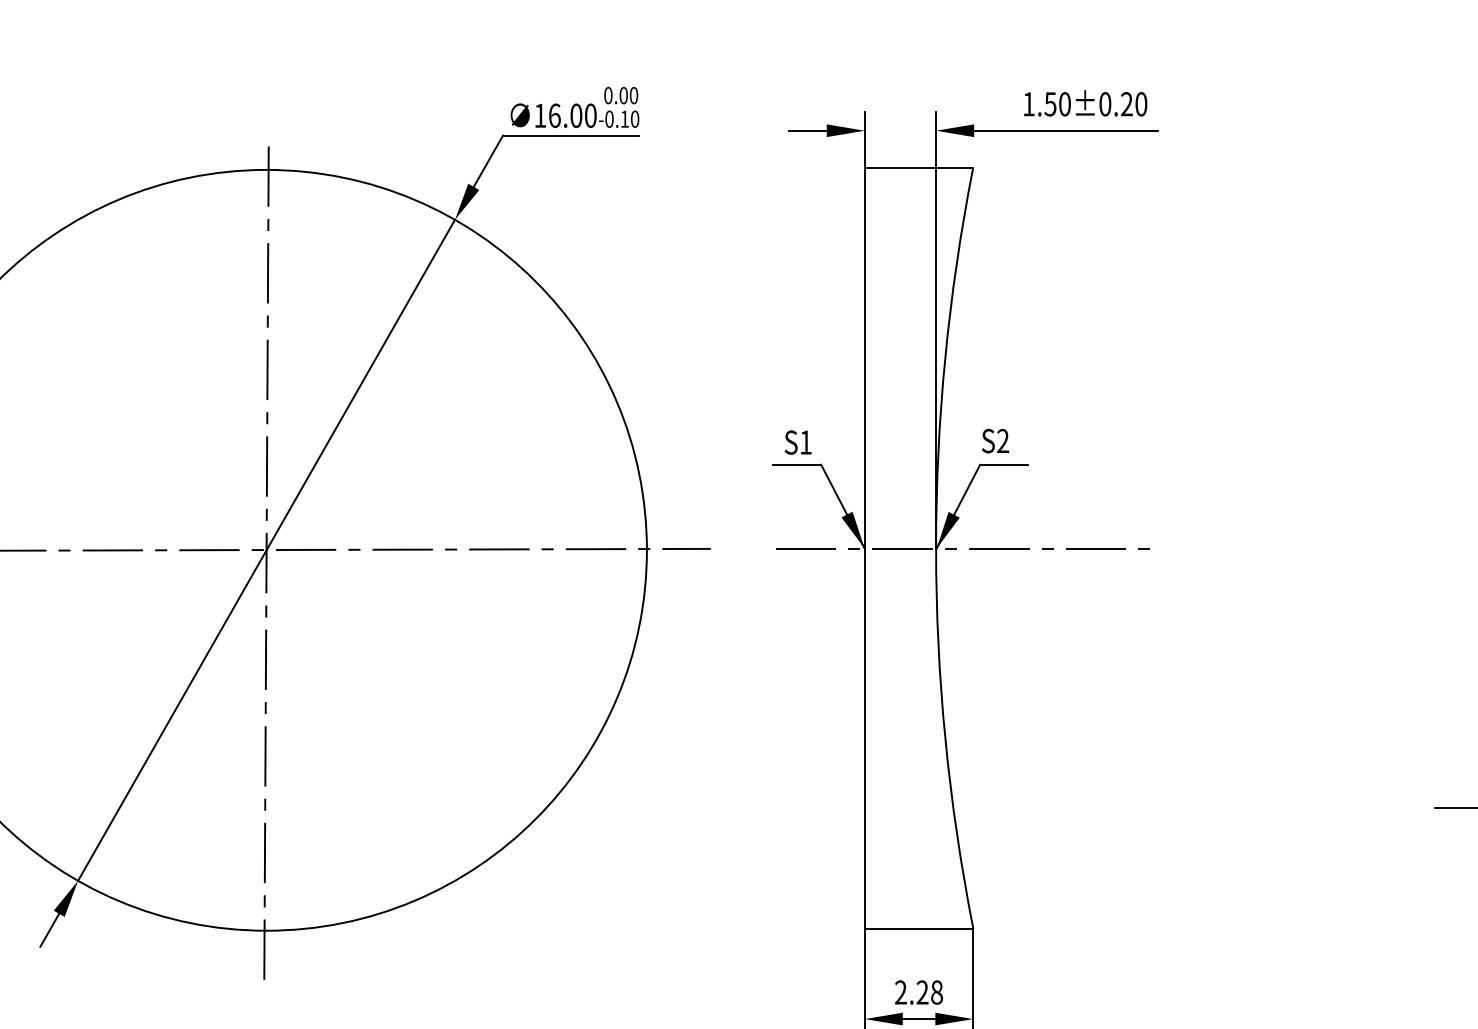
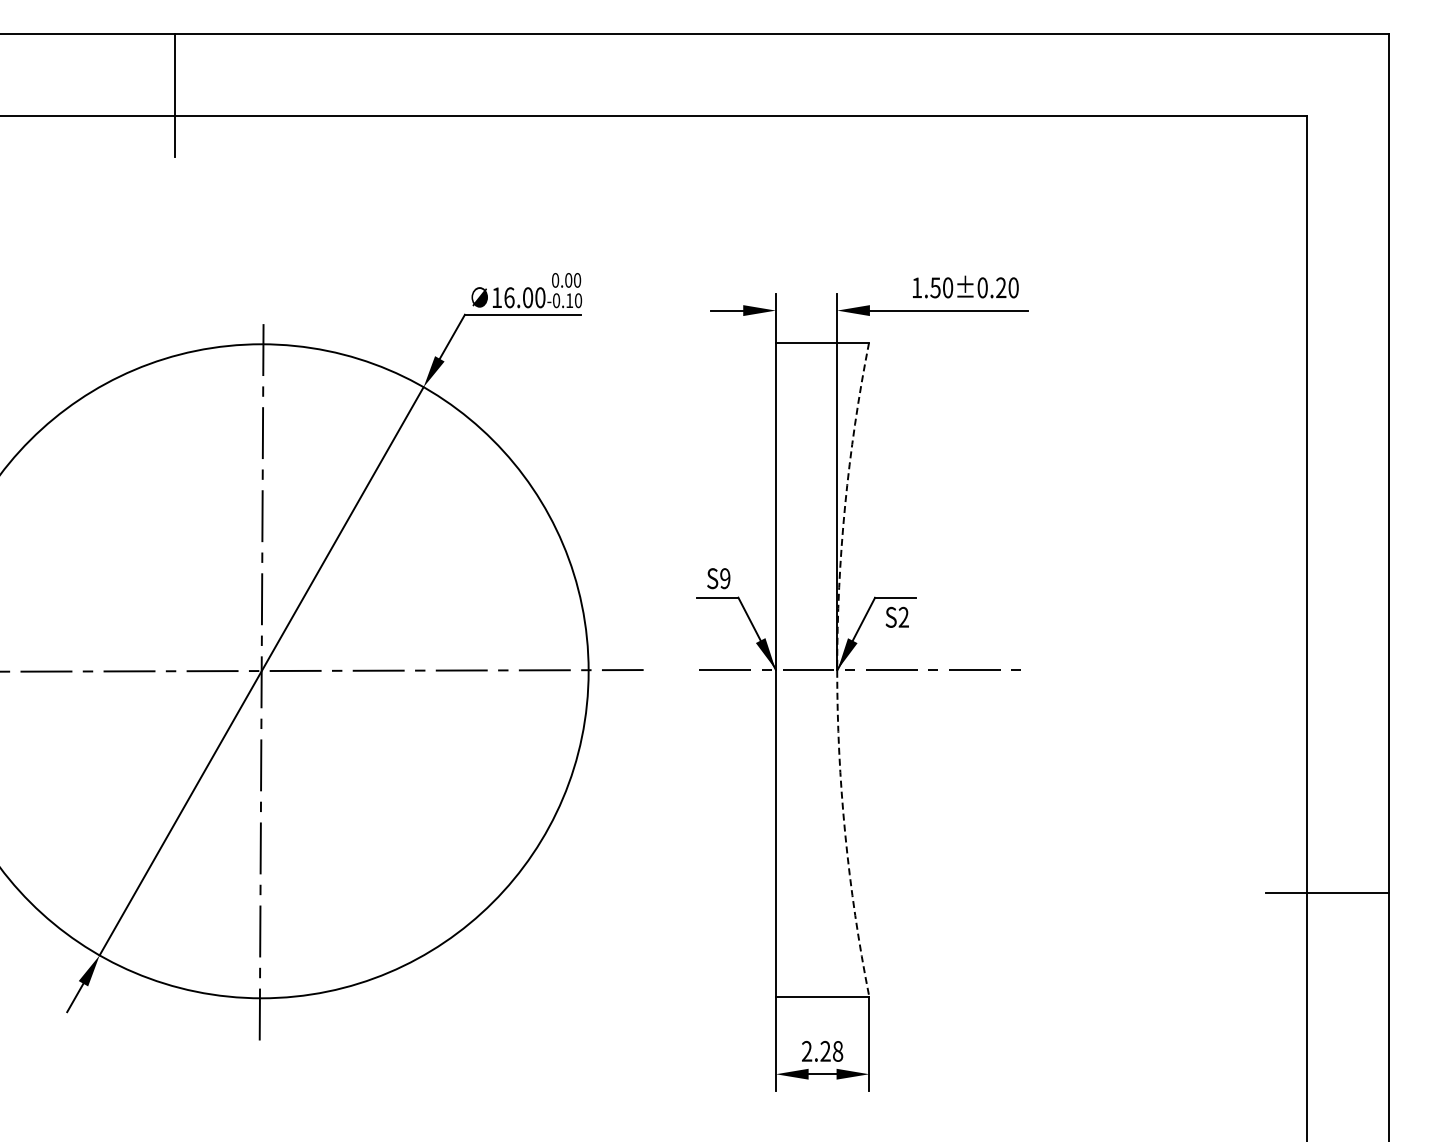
text: (994, 440) -> (896, 616), moved
text: (806, 442) -> (725, 578), S1 -> S9
arc: (936, 548) -> (837, 669), solid -> dashed

